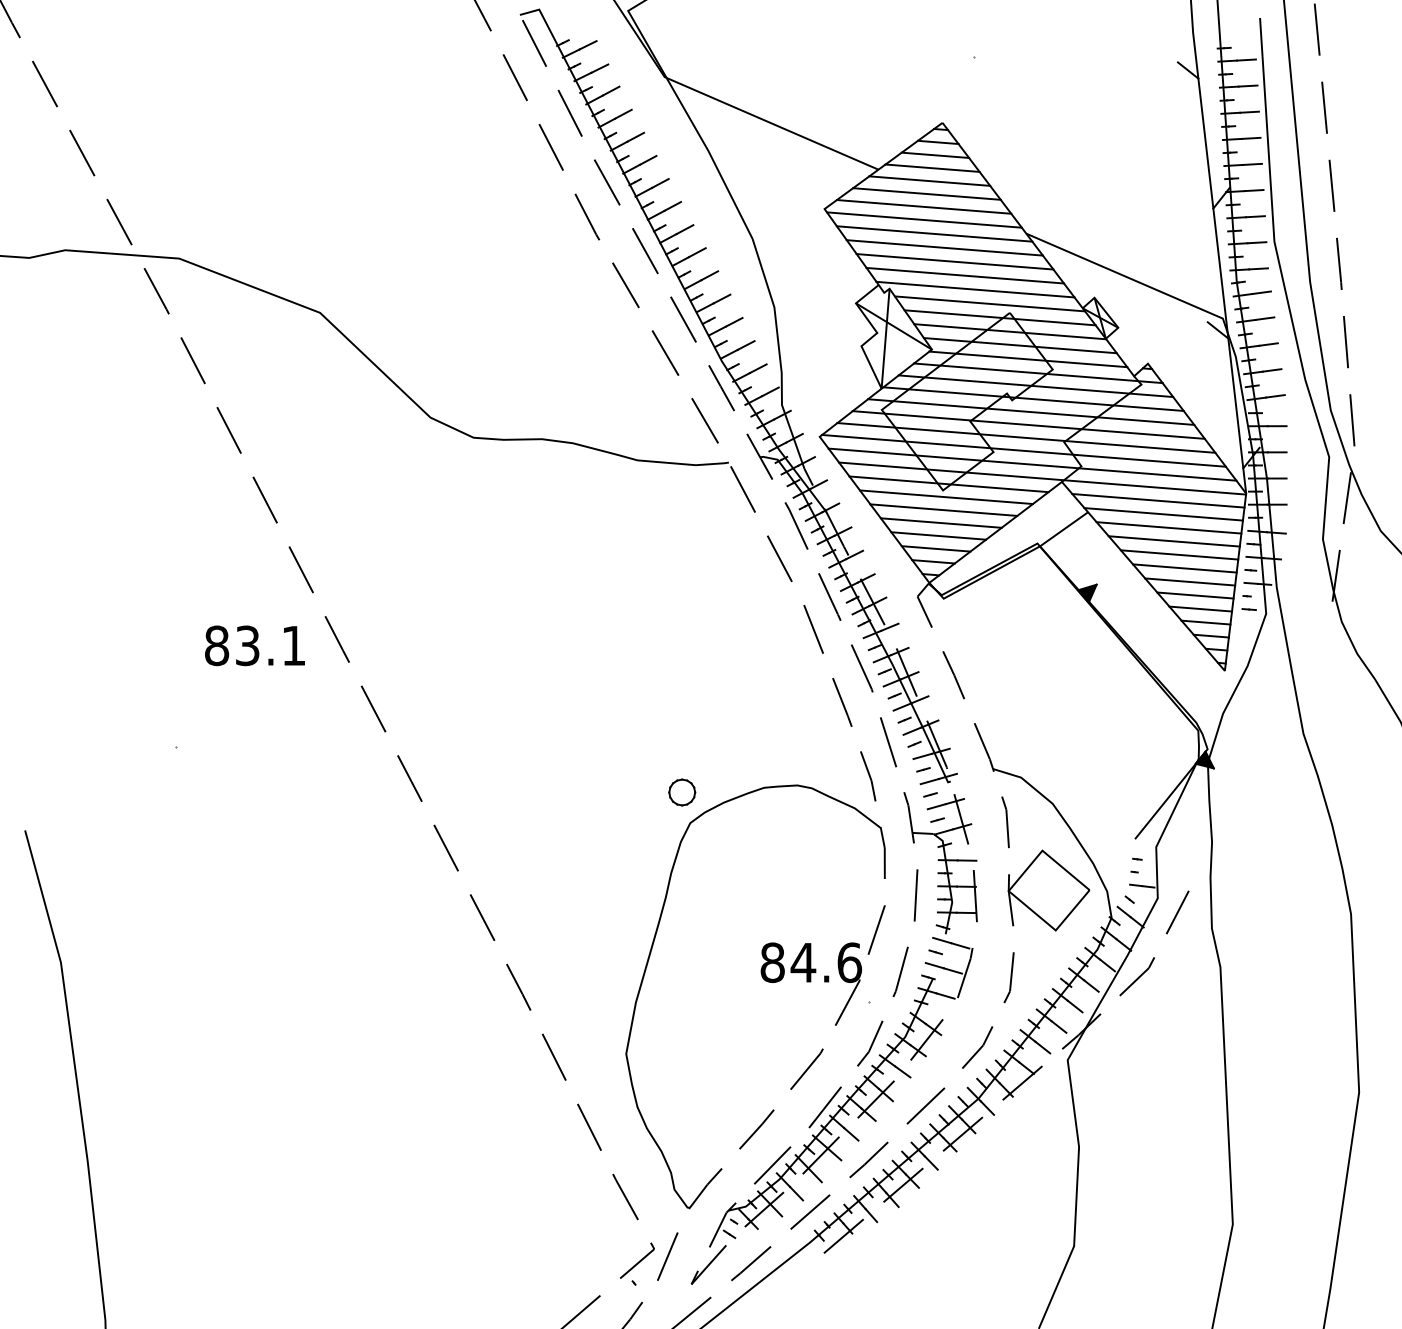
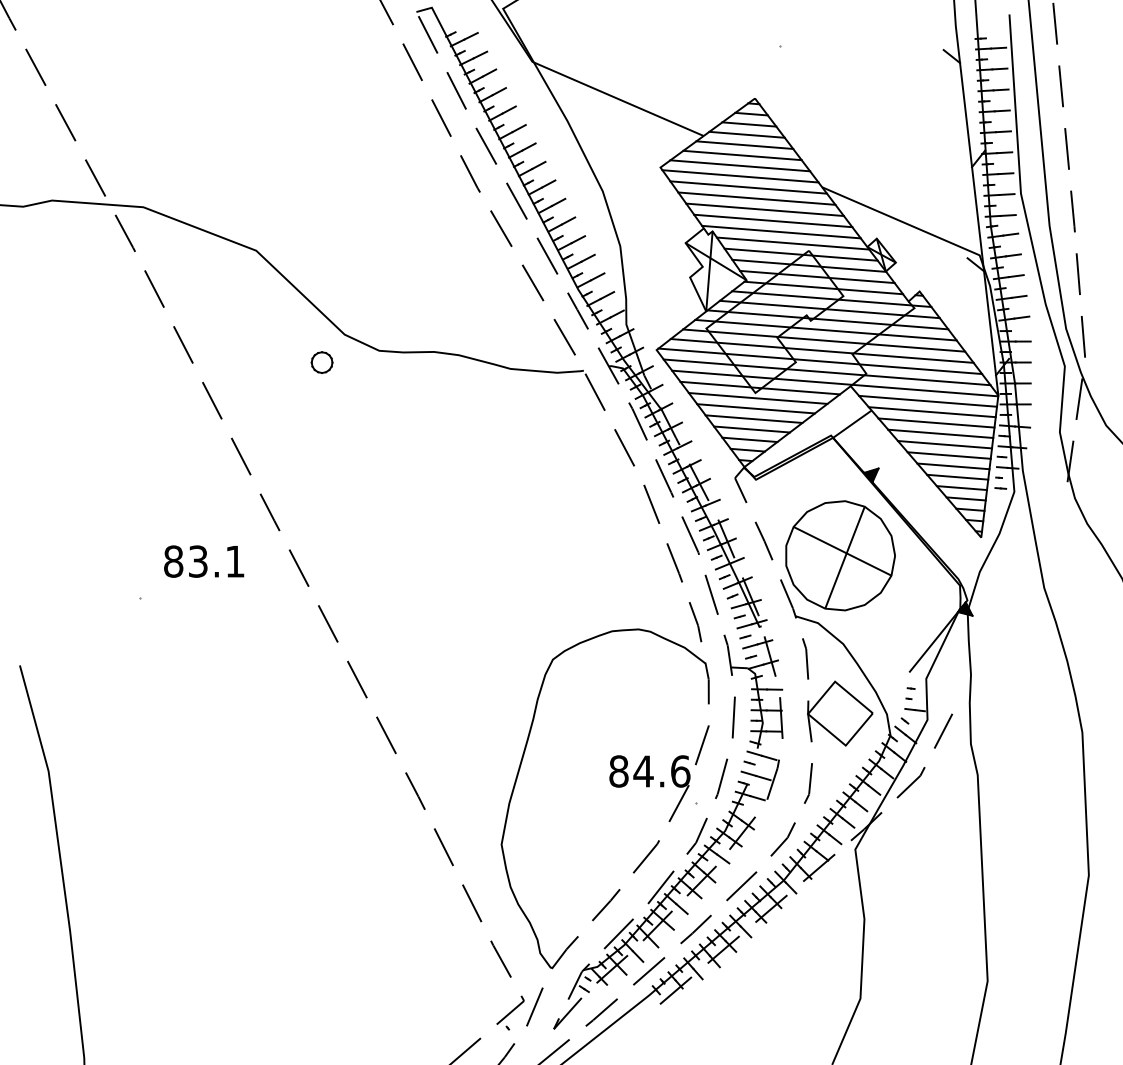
text: (254, 645) -> (203, 561), moved
part: (1049, 693) -> (840, 555), added
part: (682, 792) -> (322, 362), moved

